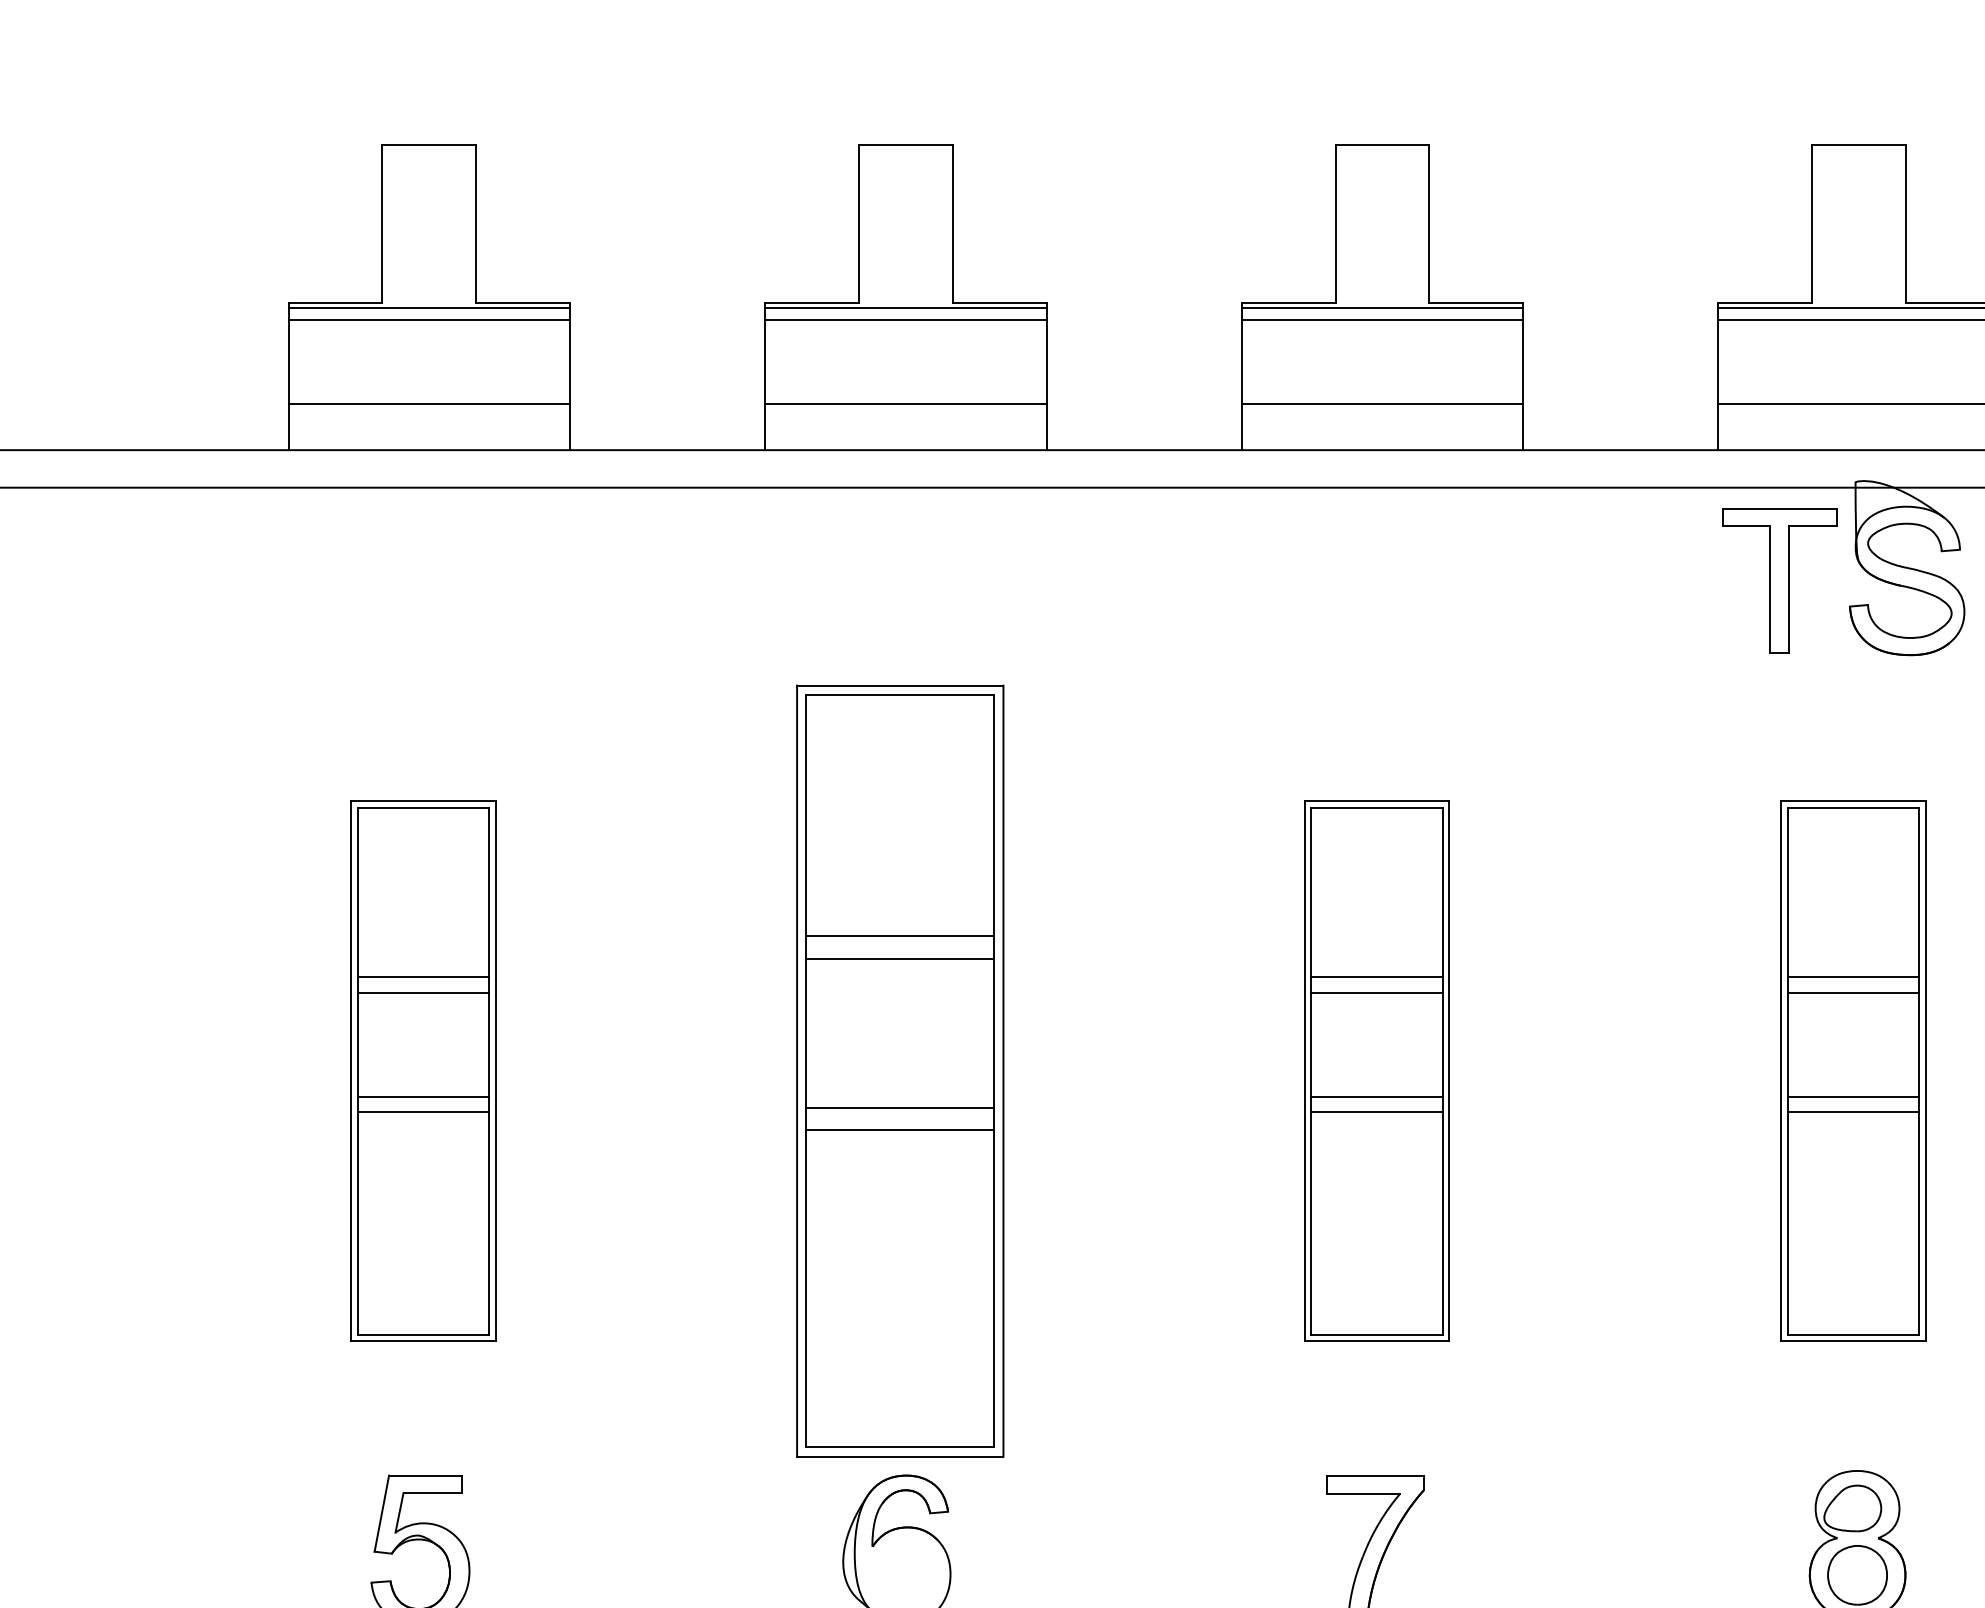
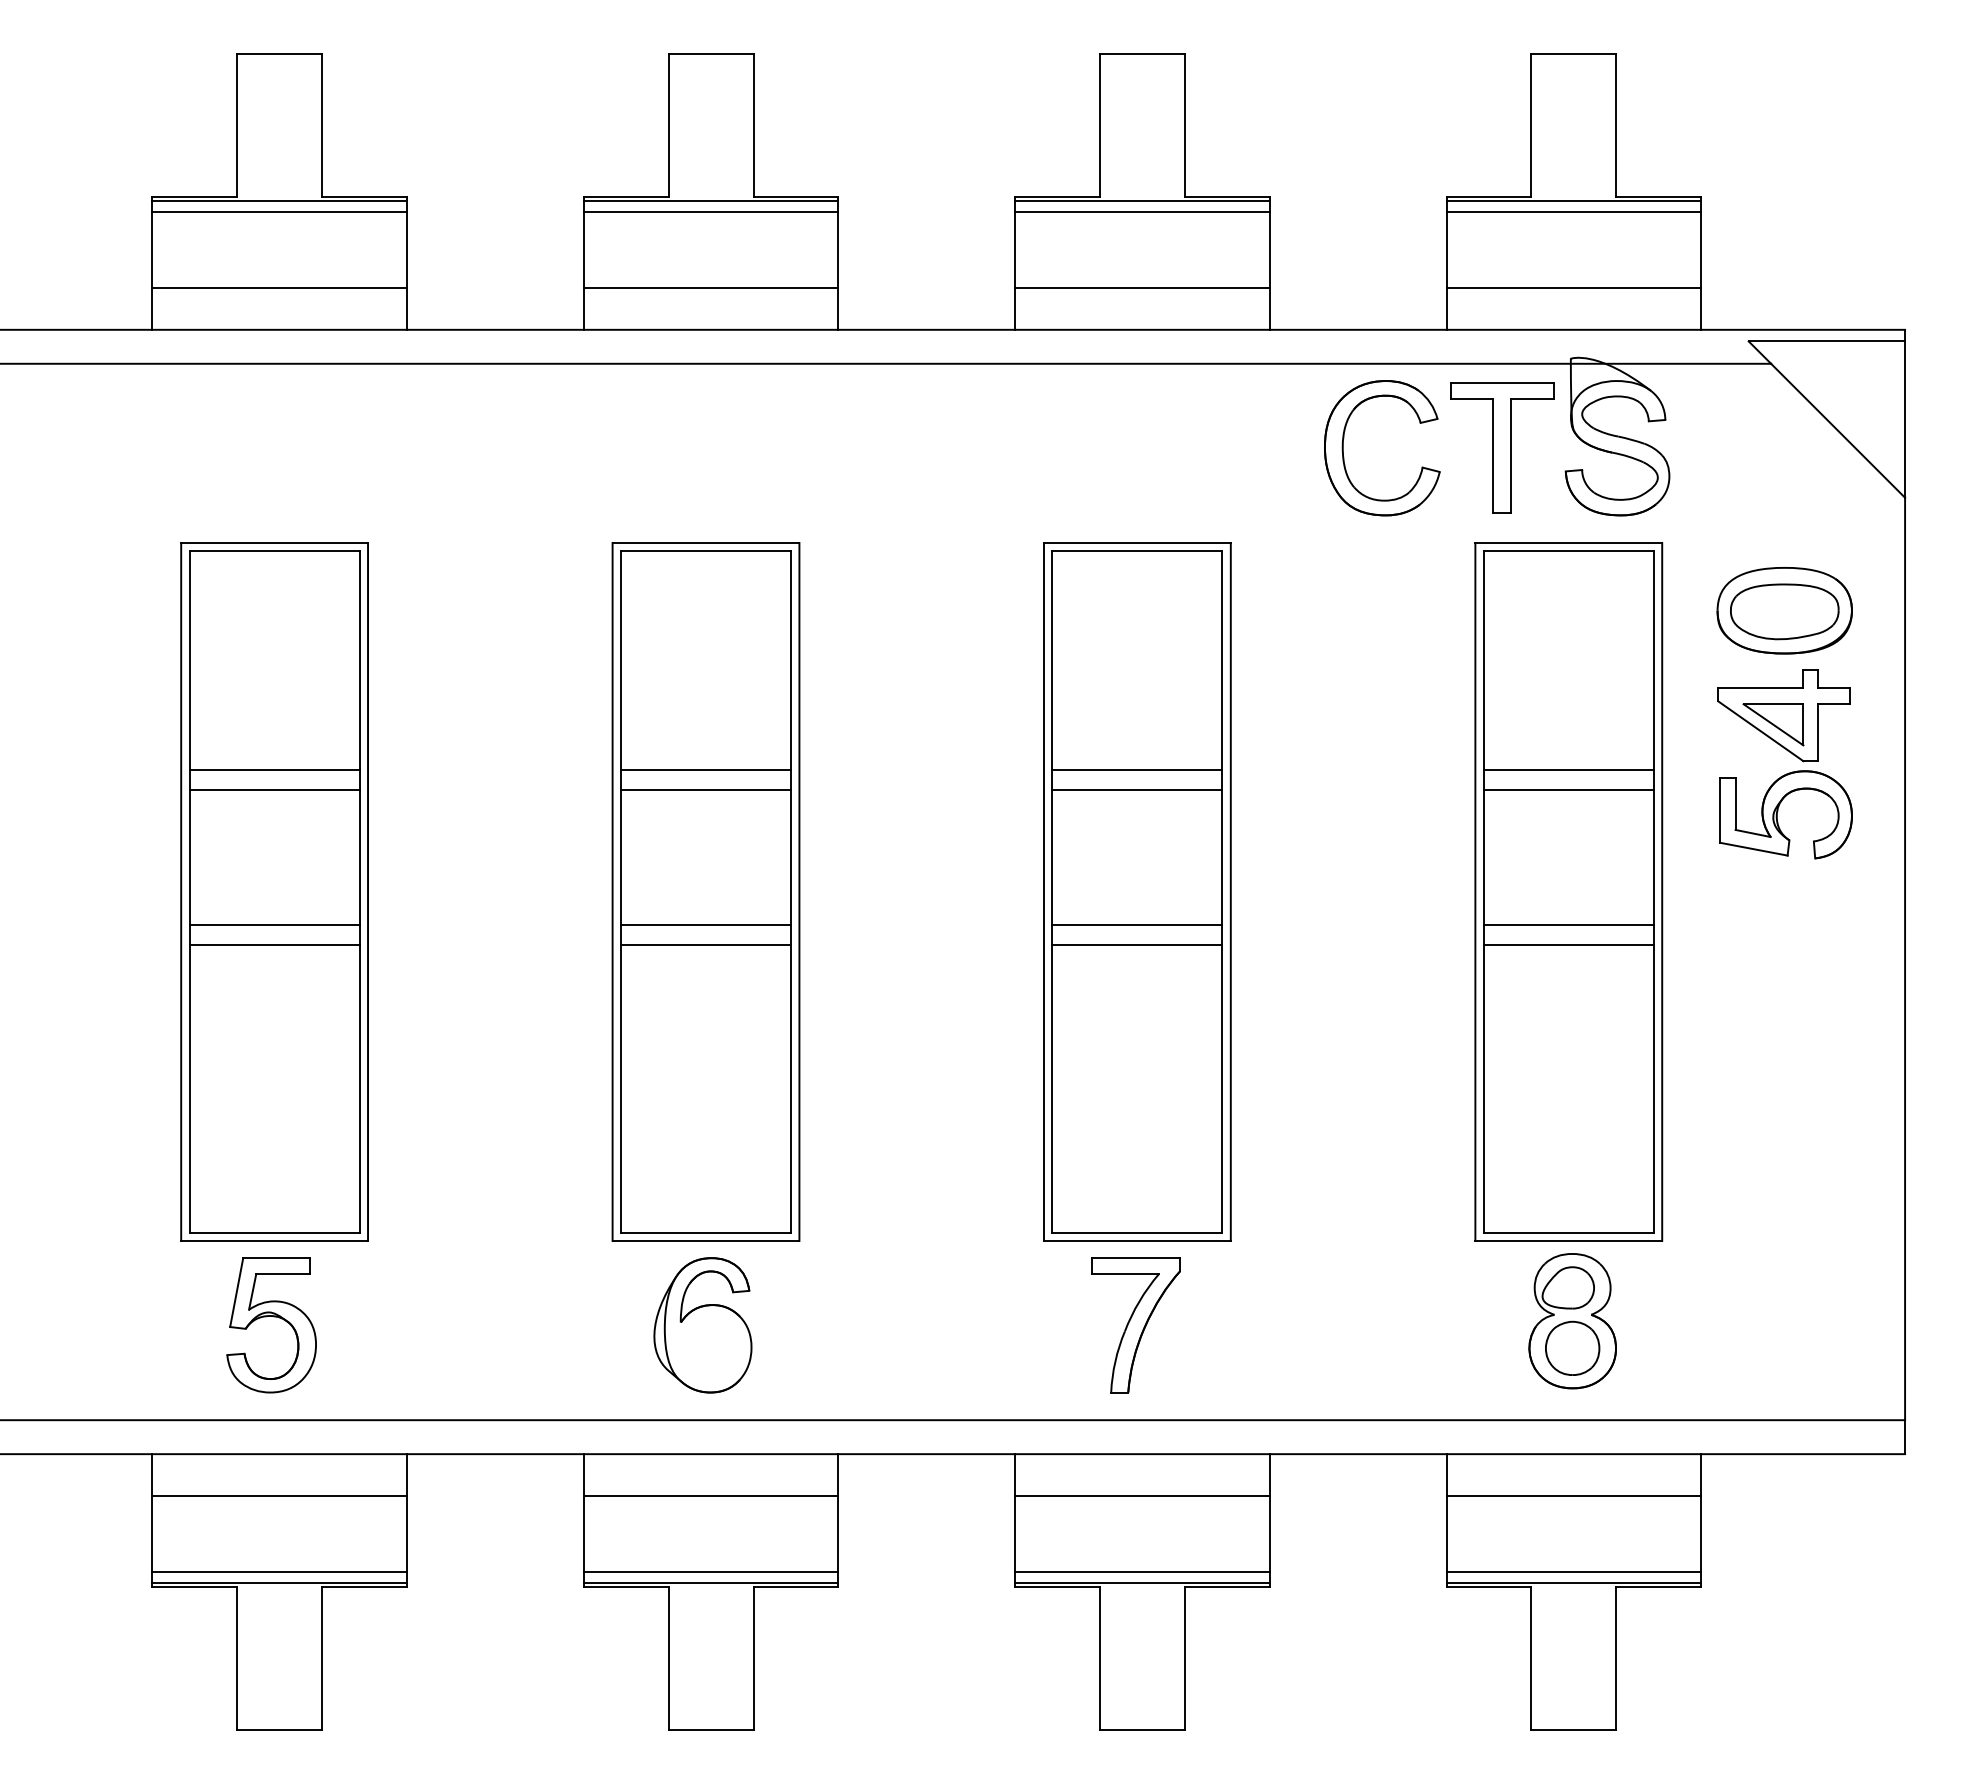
part: (1604, 581) -> (1343, 448), added
part: (423, 1070) -> (274, 891), size x1.43
part: (1376, 1070) -> (1137, 891), size x1.43
part: (1852, 1070) -> (1568, 891), size x1.43

